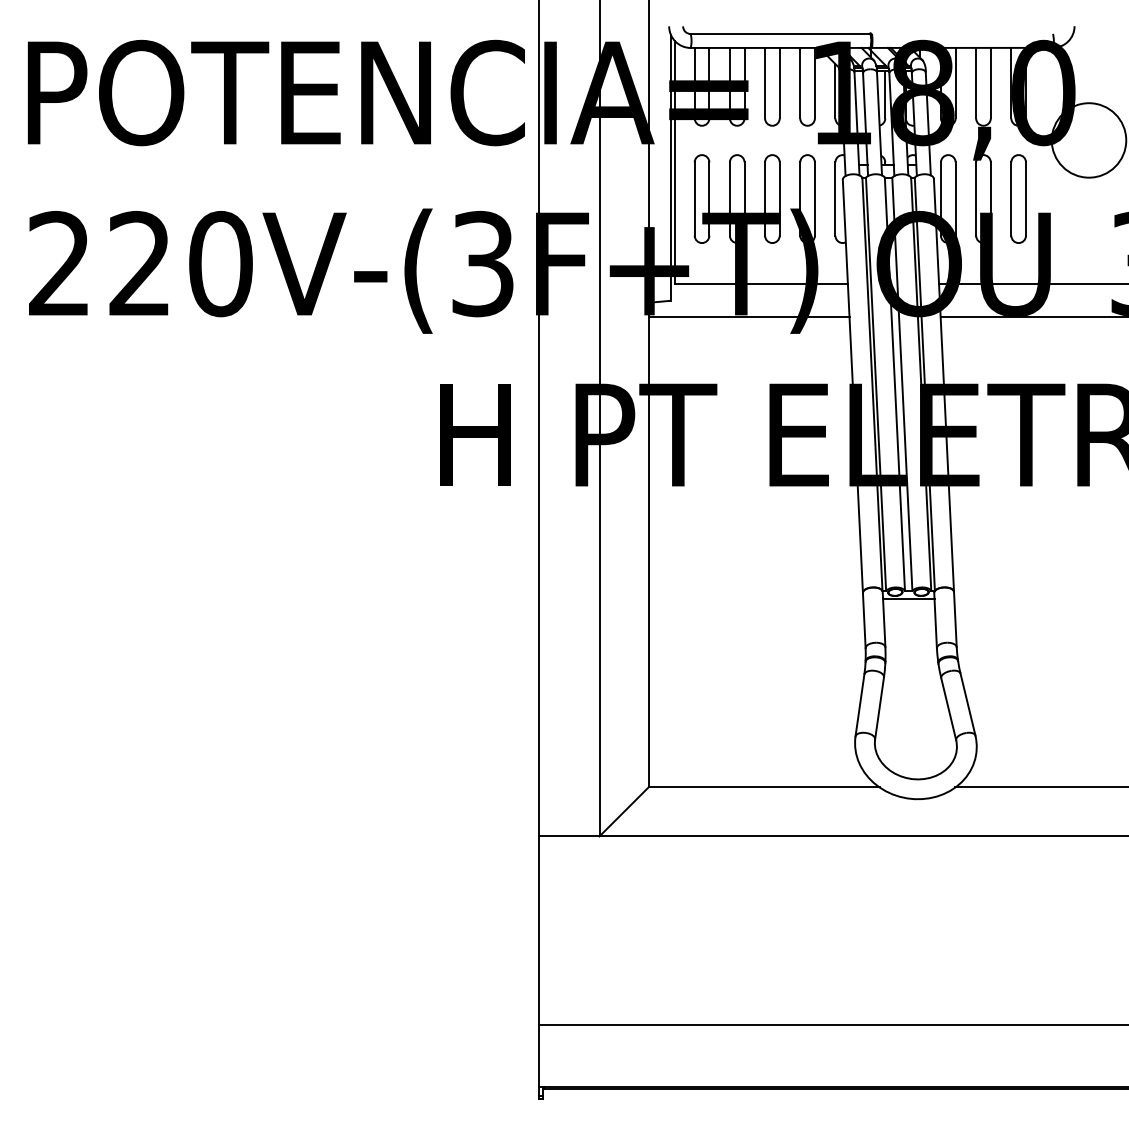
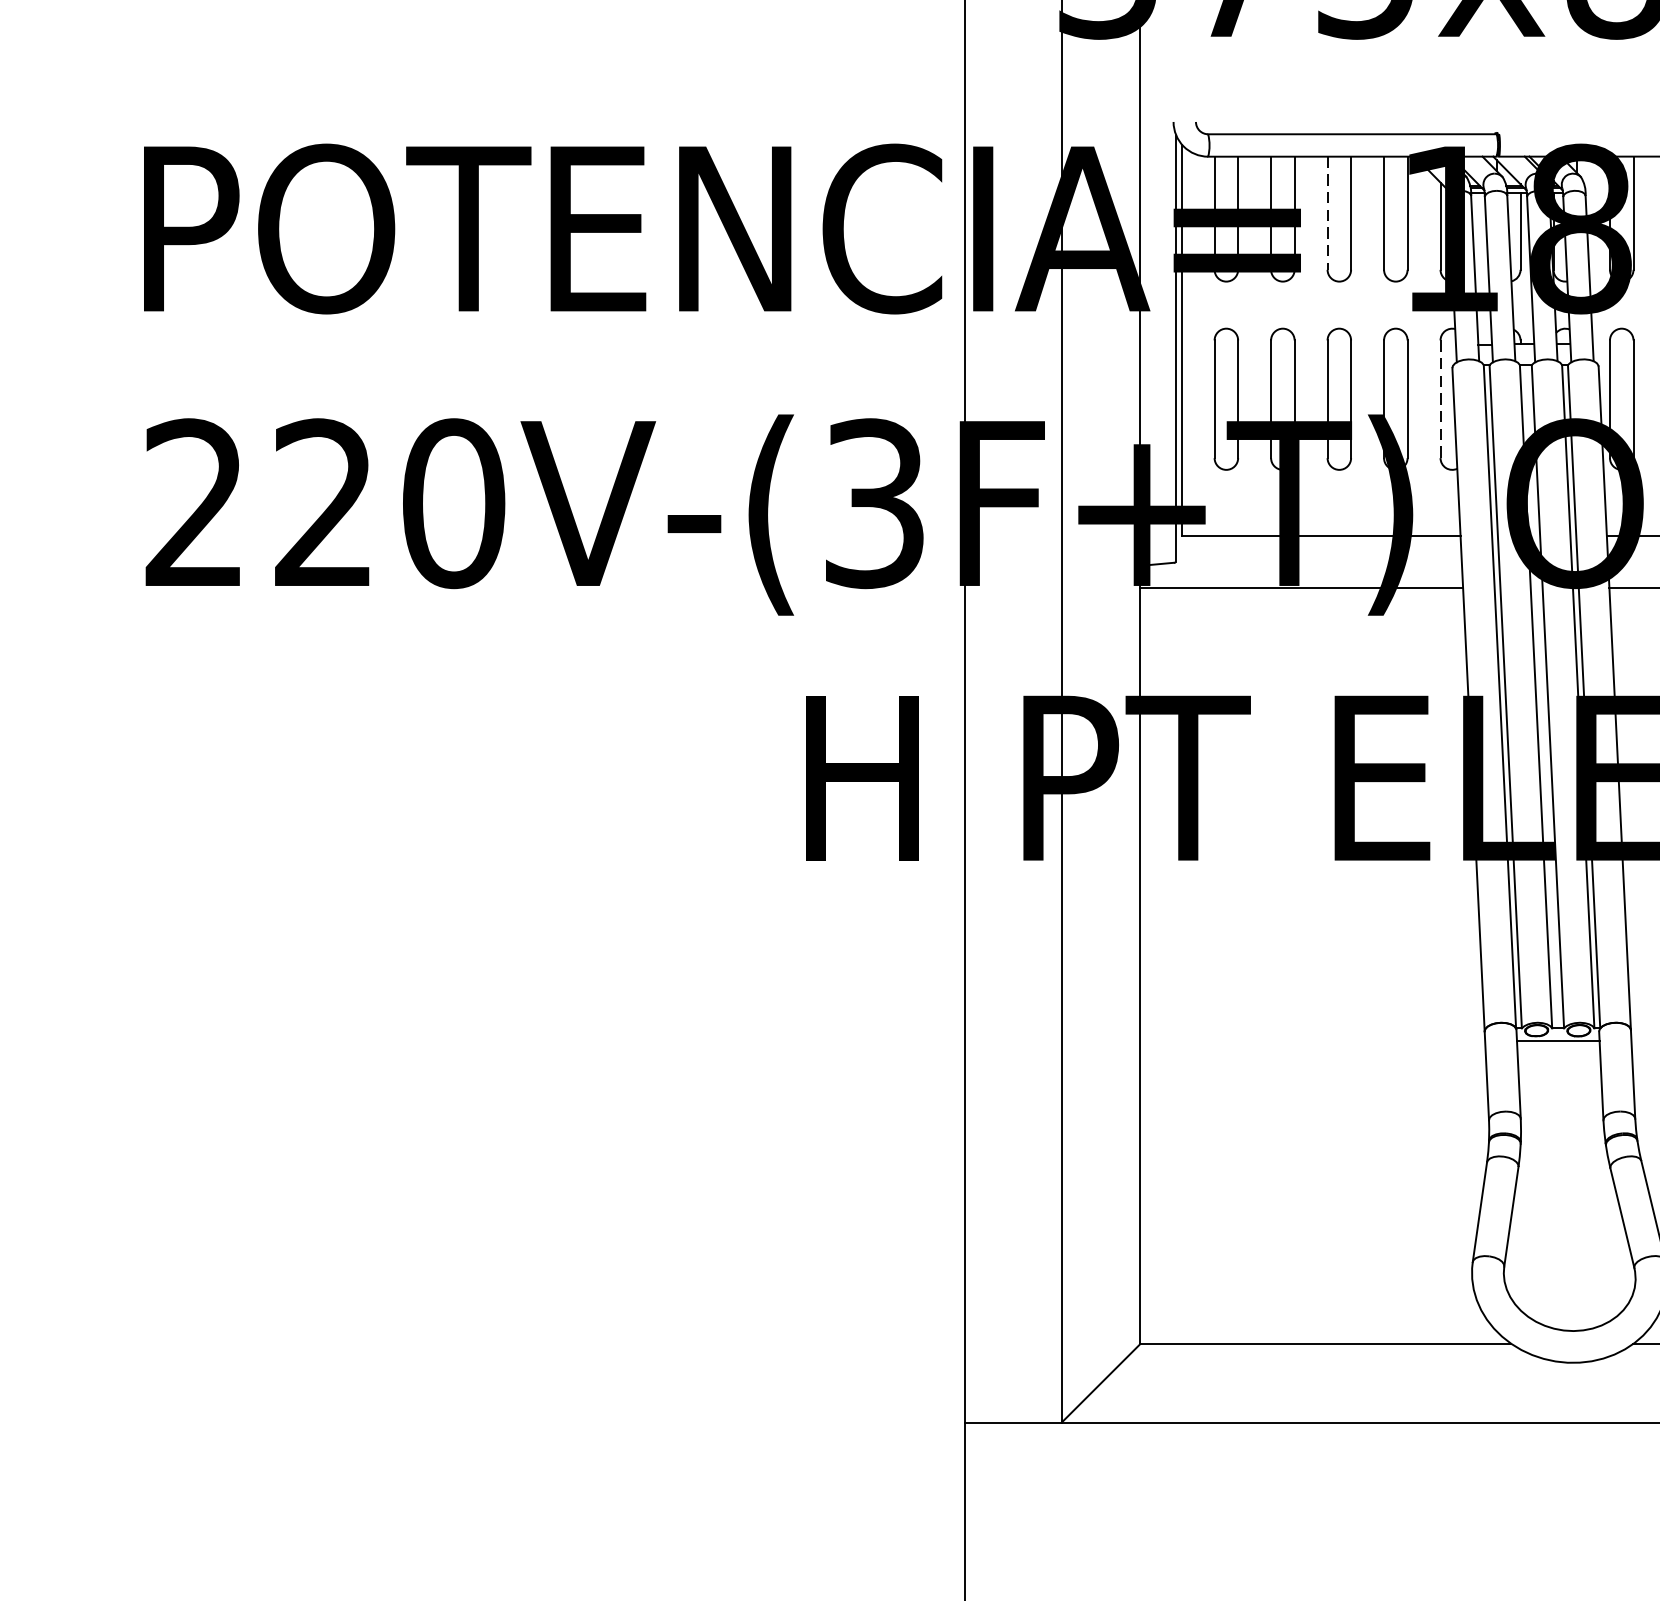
line: (765, 83) -> (1328, 213), solid -> dashed
line: (835, 199) -> (1440, 399), solid -> dashed

